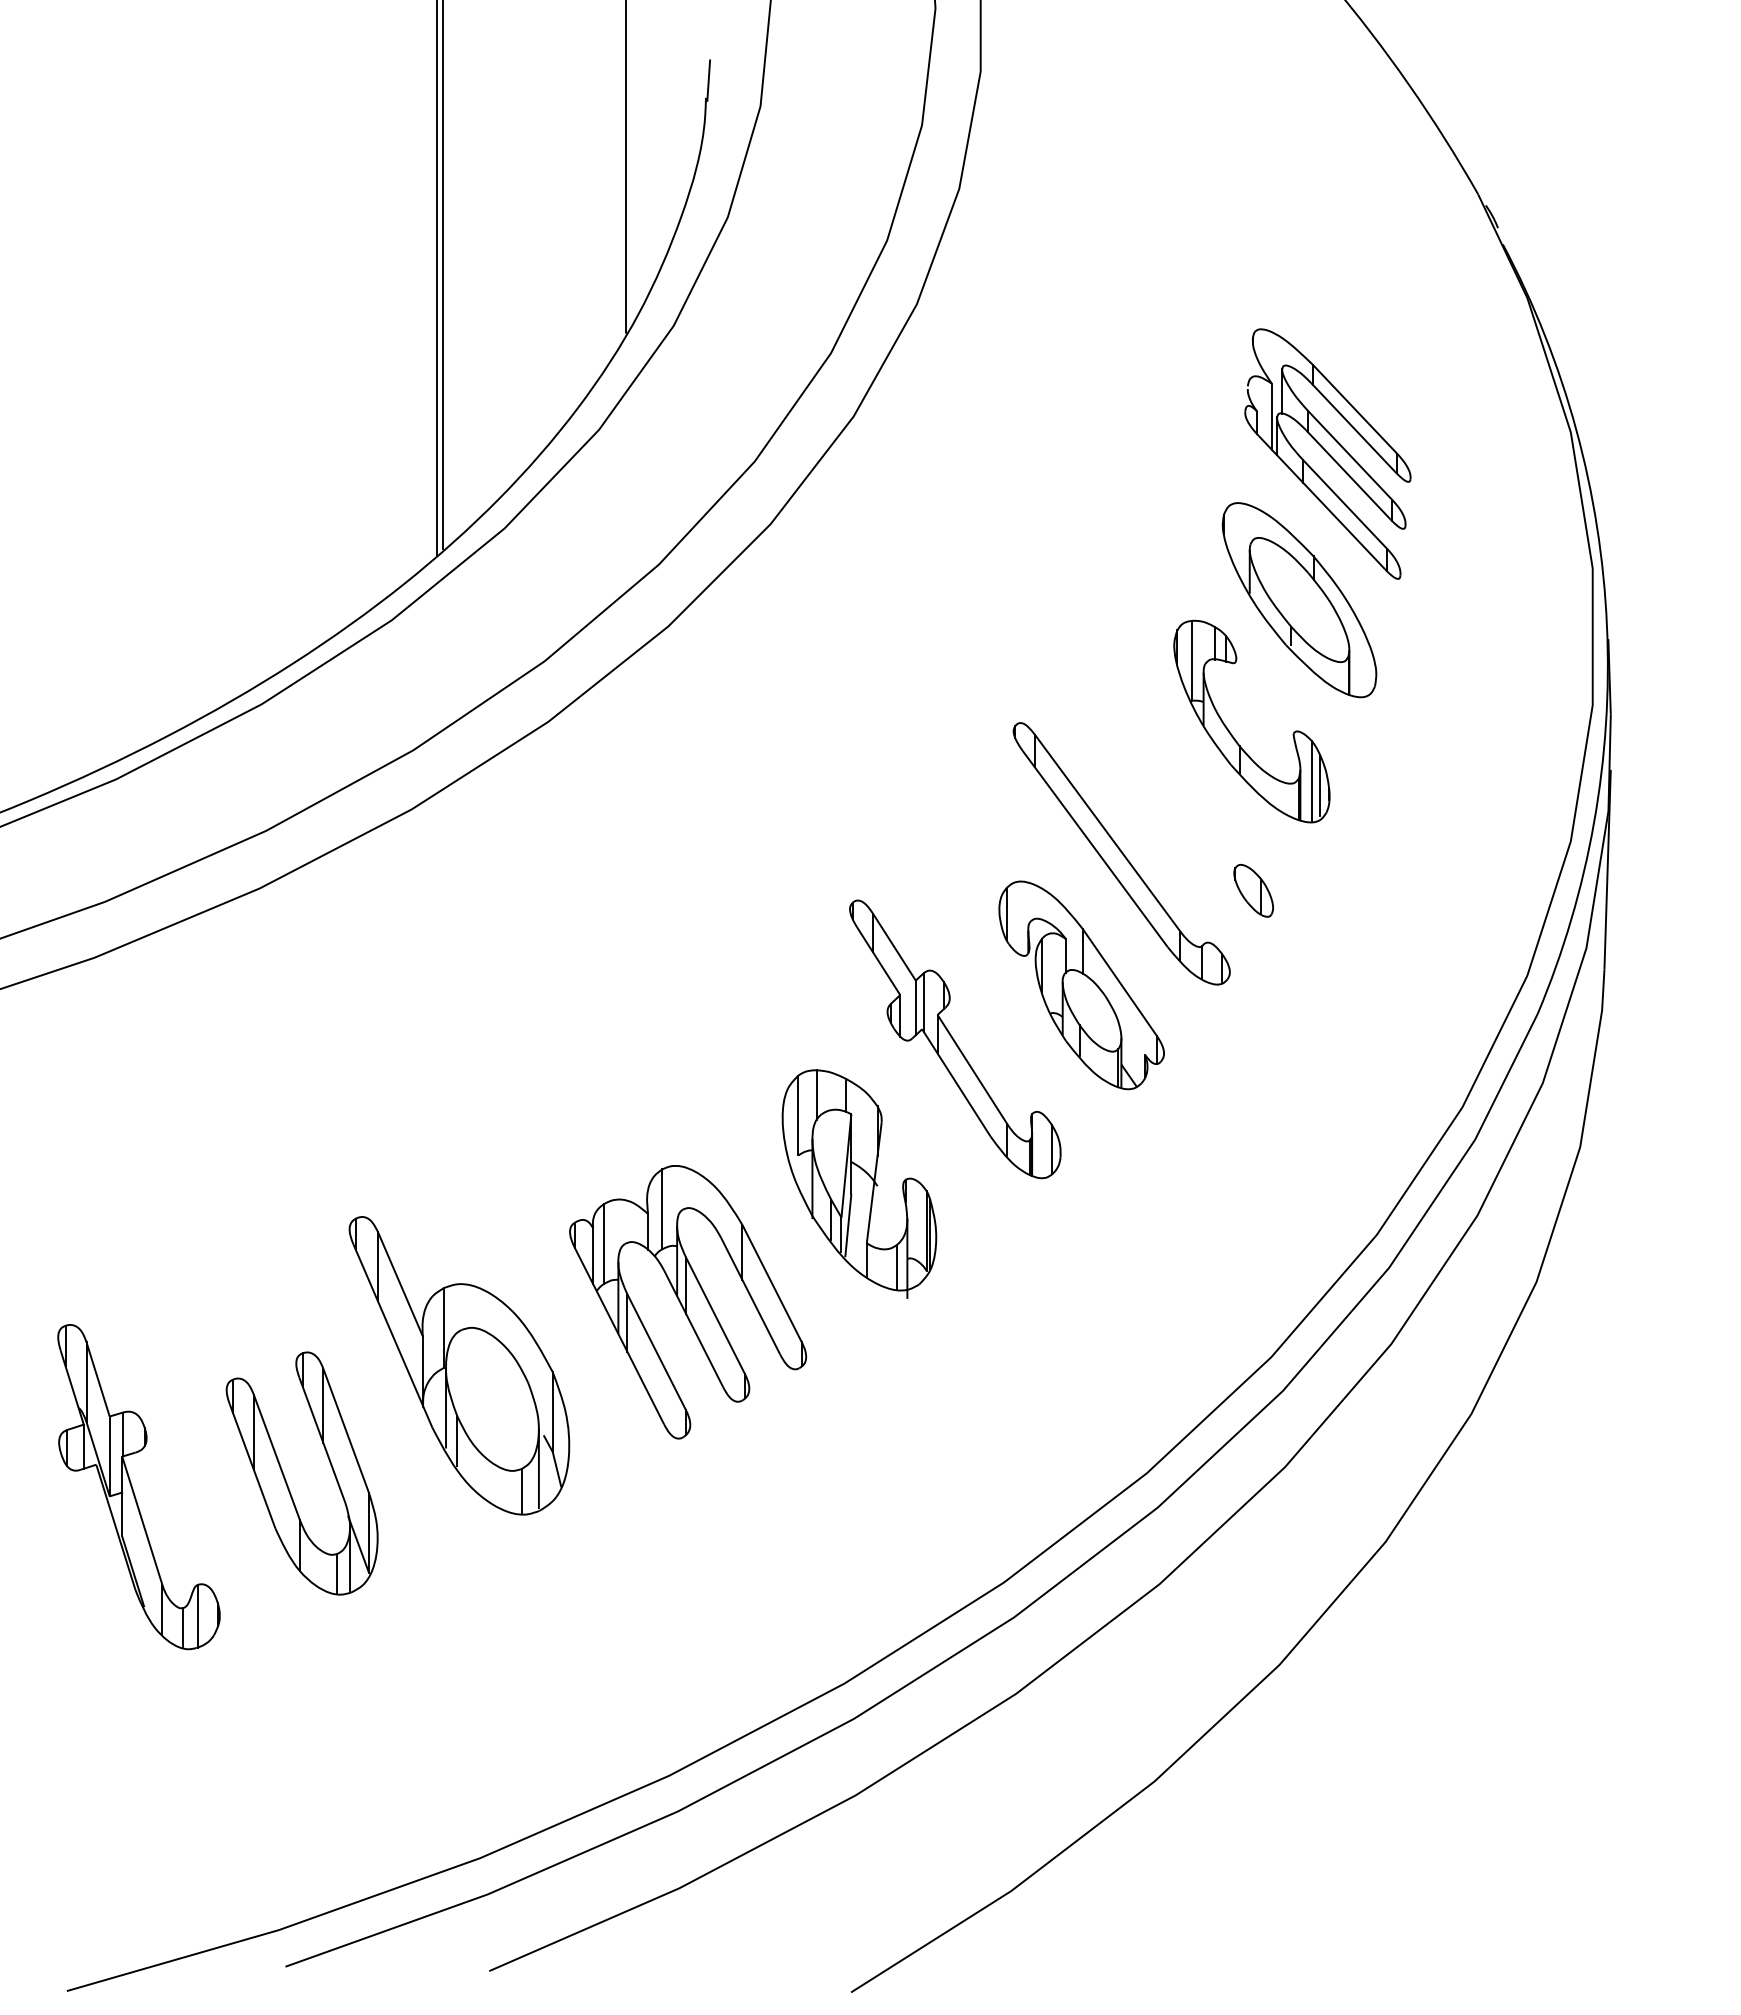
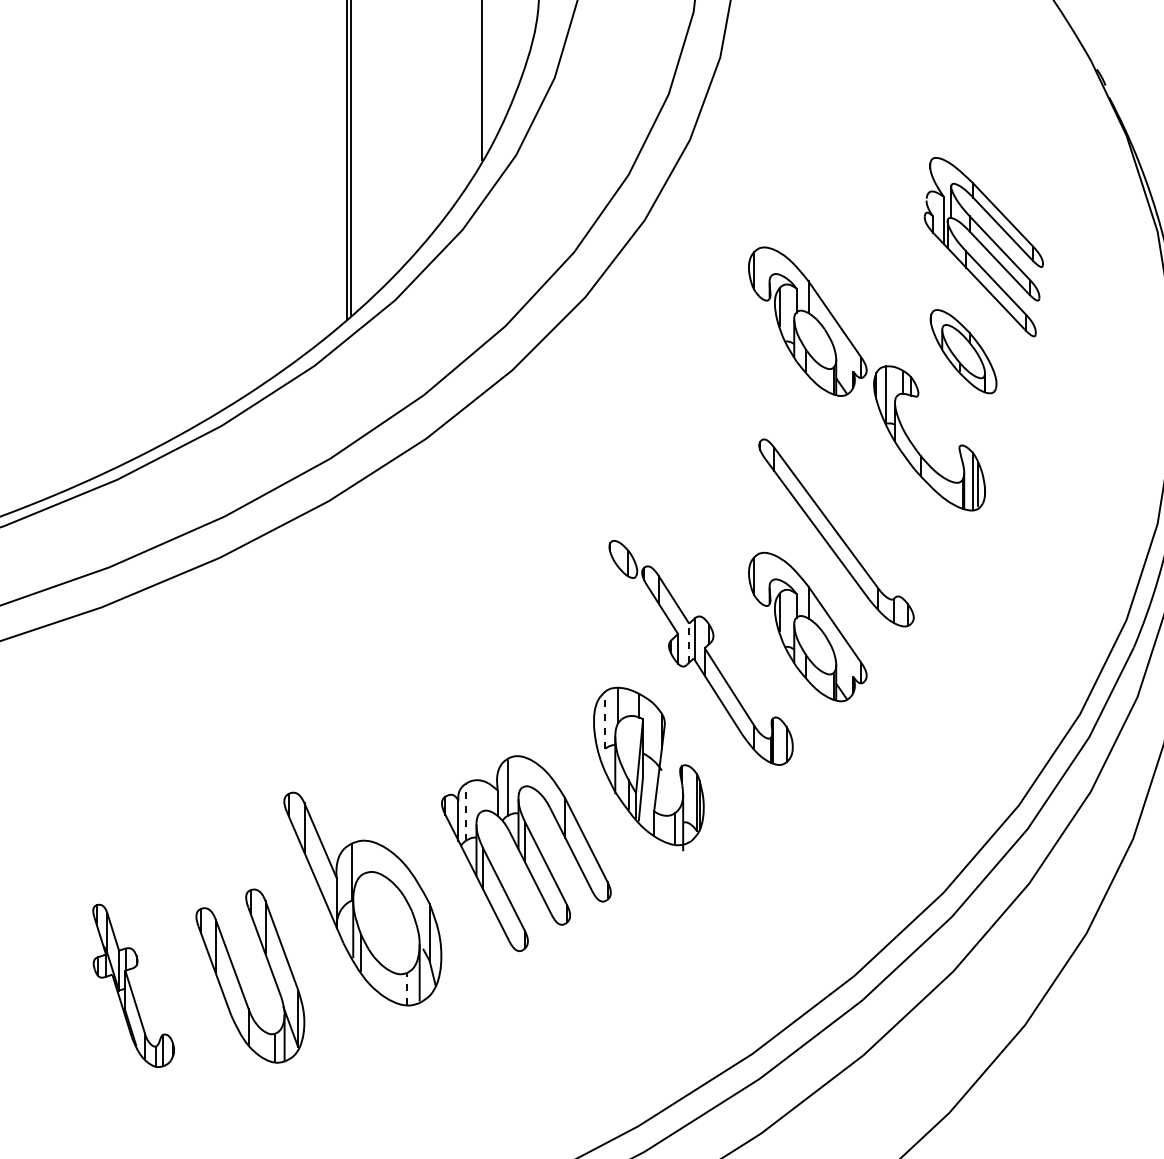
part: (1081, 558) -> (807, 321), added
part: (1299, 600) -> (963, 351), size x0.6
part: (1253, 890) -> (623, 559), moved
line: (915, 1007) -> (688, 642), solid -> dashed
line: (798, 1115) -> (605, 720), solid -> dashed
line: (604, 1244) -> (466, 812), solid -> dashed
part: (138, 1487) -> (133, 986), size x0.7
line: (521, 1491) -> (407, 988), solid -> dashed

